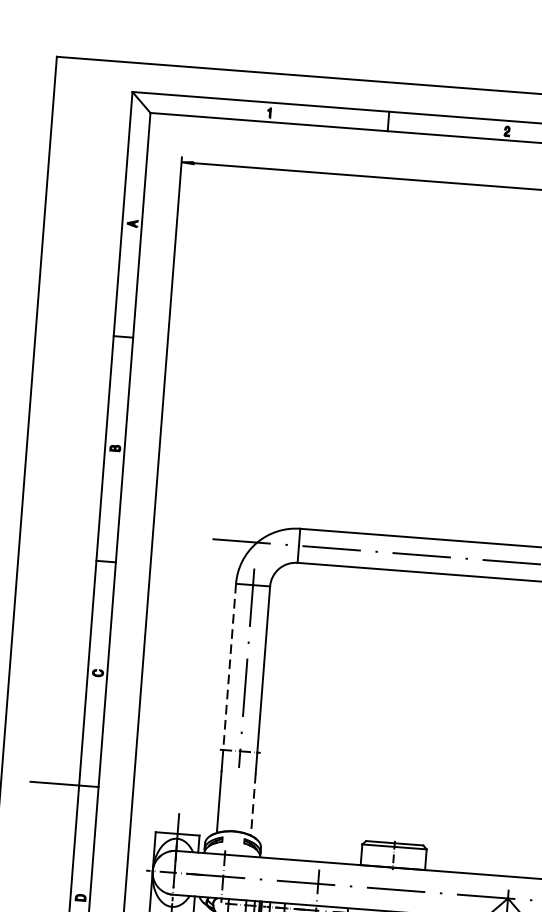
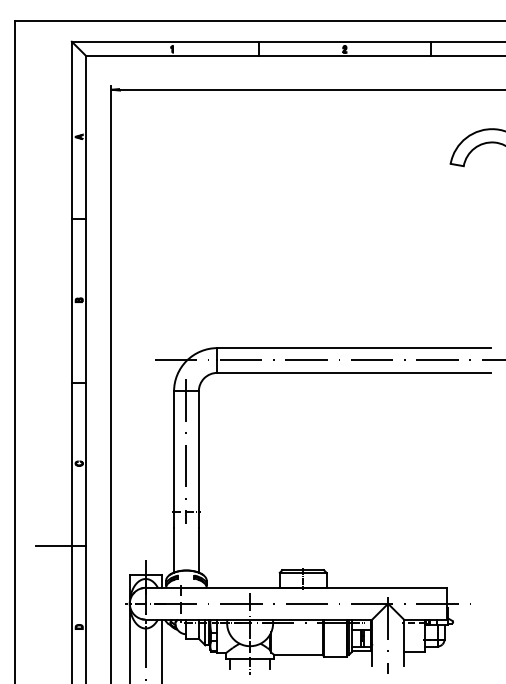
line: (230, 667) -> (174, 452), dashed -> solid
line: (252, 805) -> (198, 550), dashed -> solid

